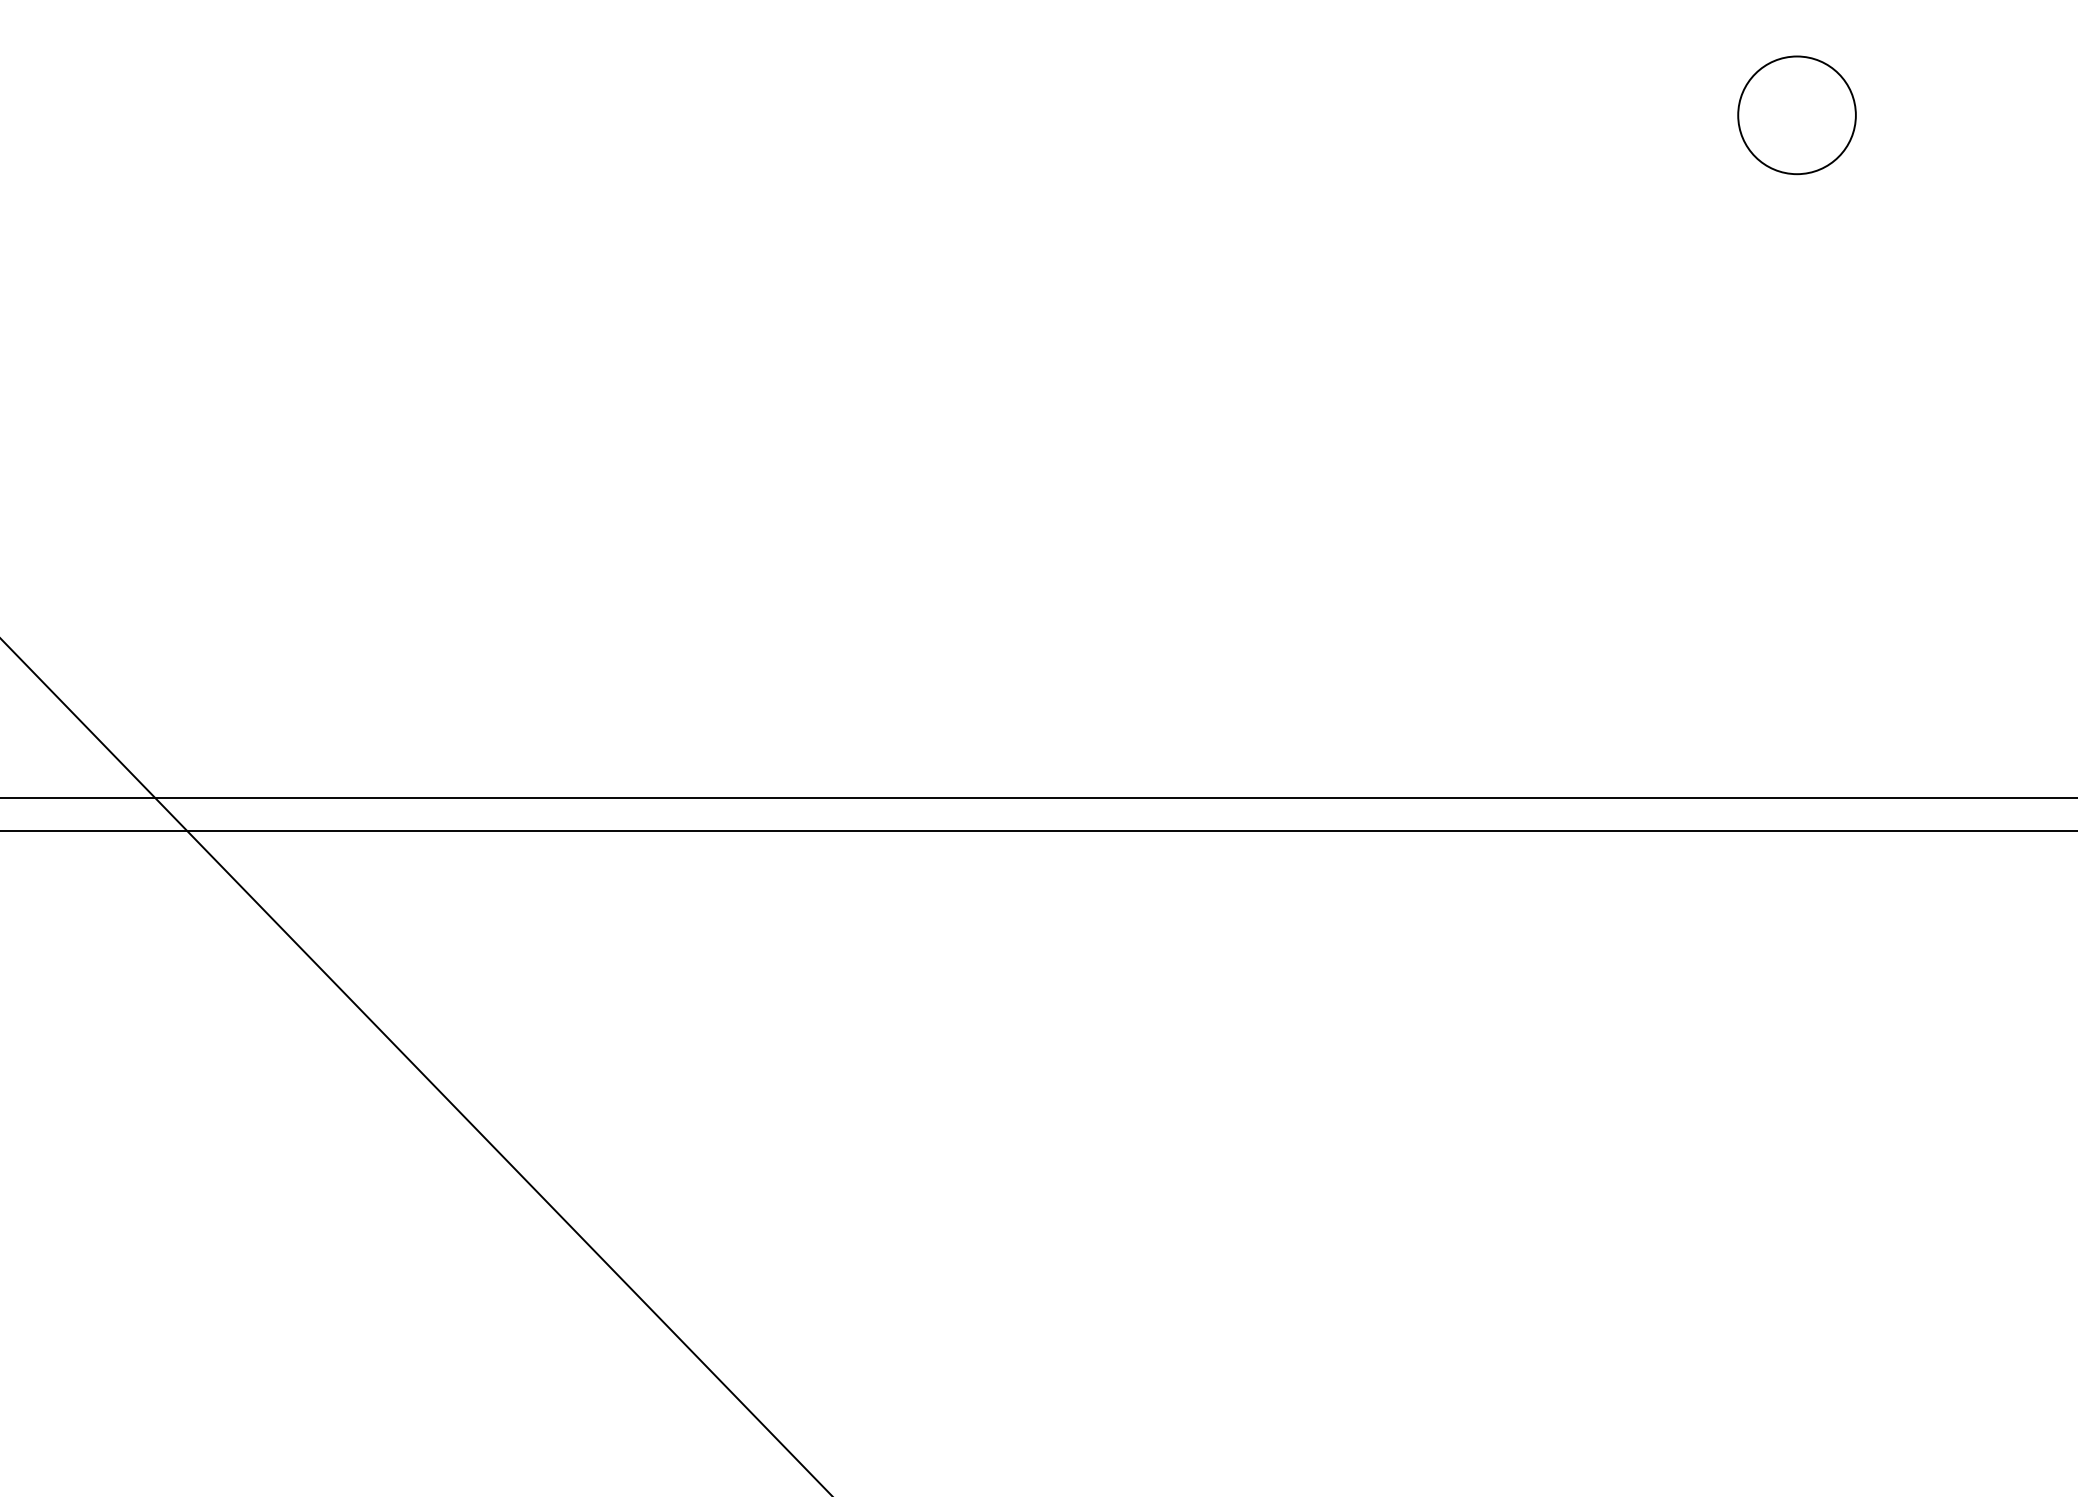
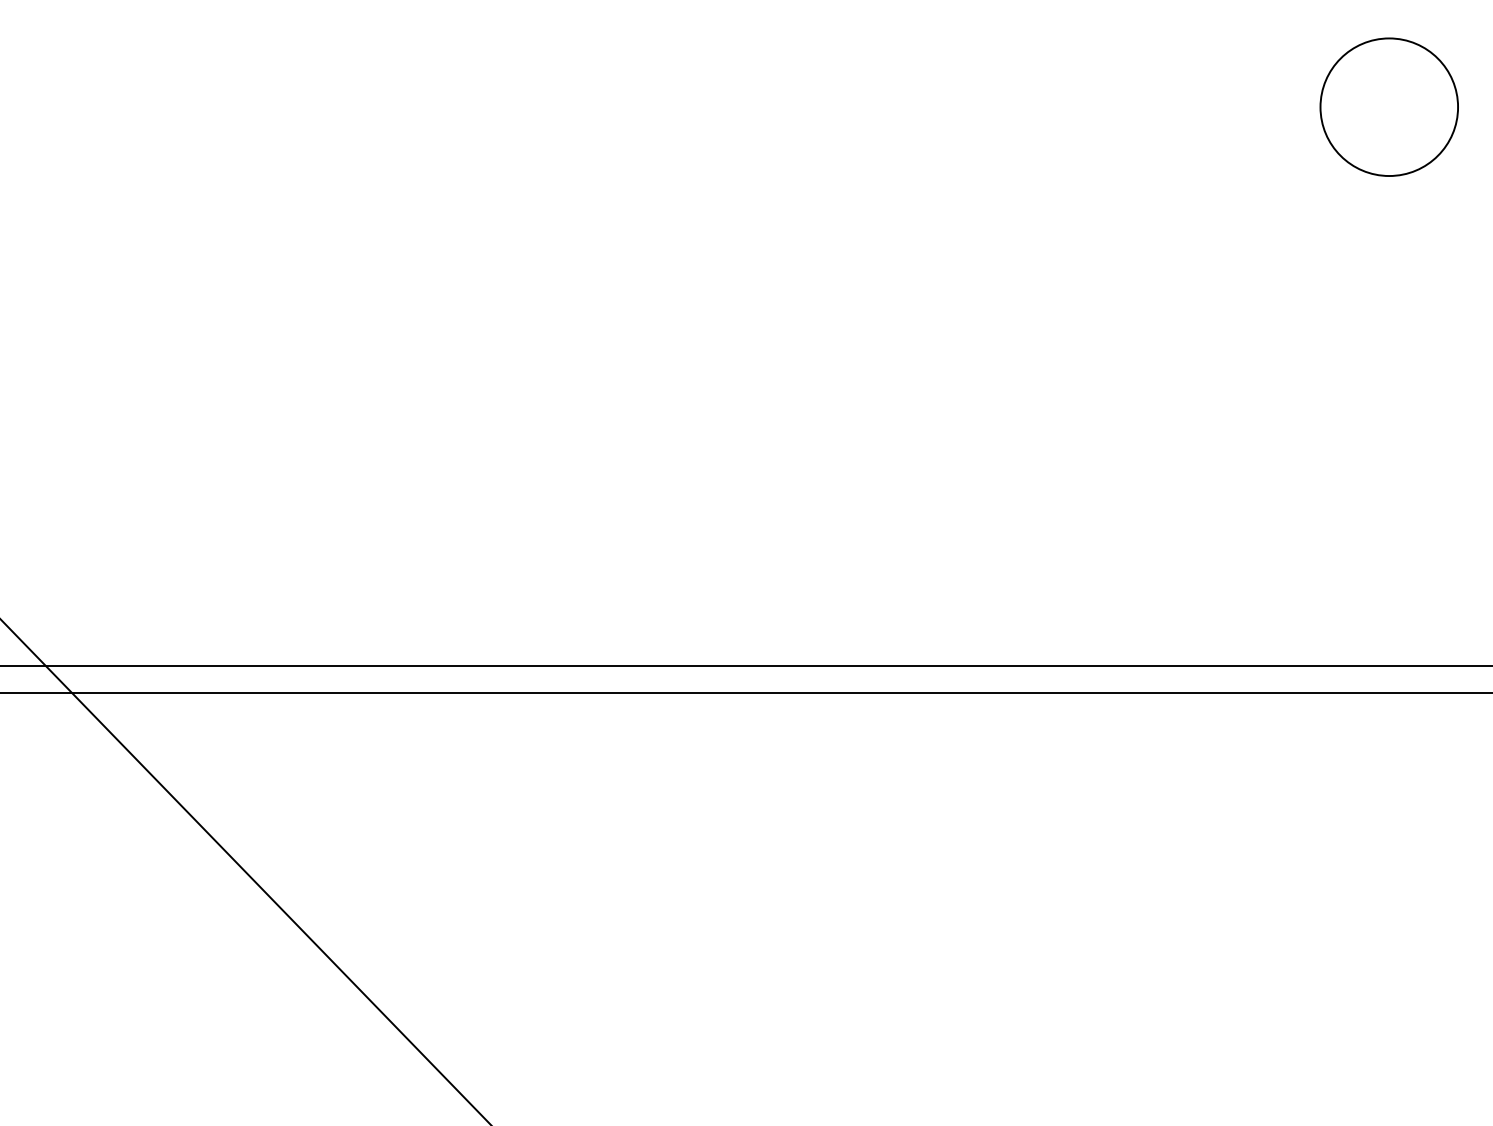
circle: (1796, 115) -> (1388, 107), size x1.43

